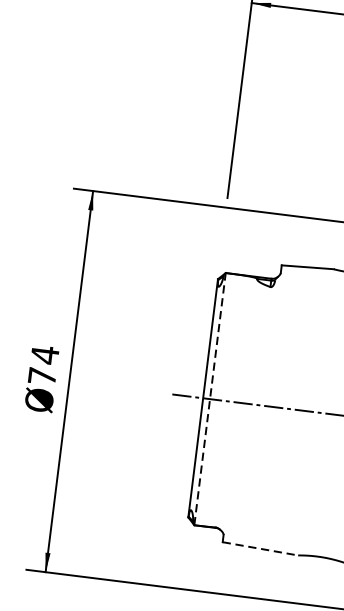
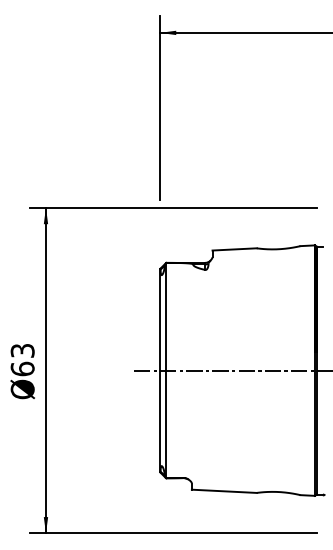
text: (43, 365) -> (22, 359), Ø74 -> Ø63
line: (210, 399) -> (166, 370), dashed -> solid
line: (260, 549) -> (224, 491), dashed -> solid

